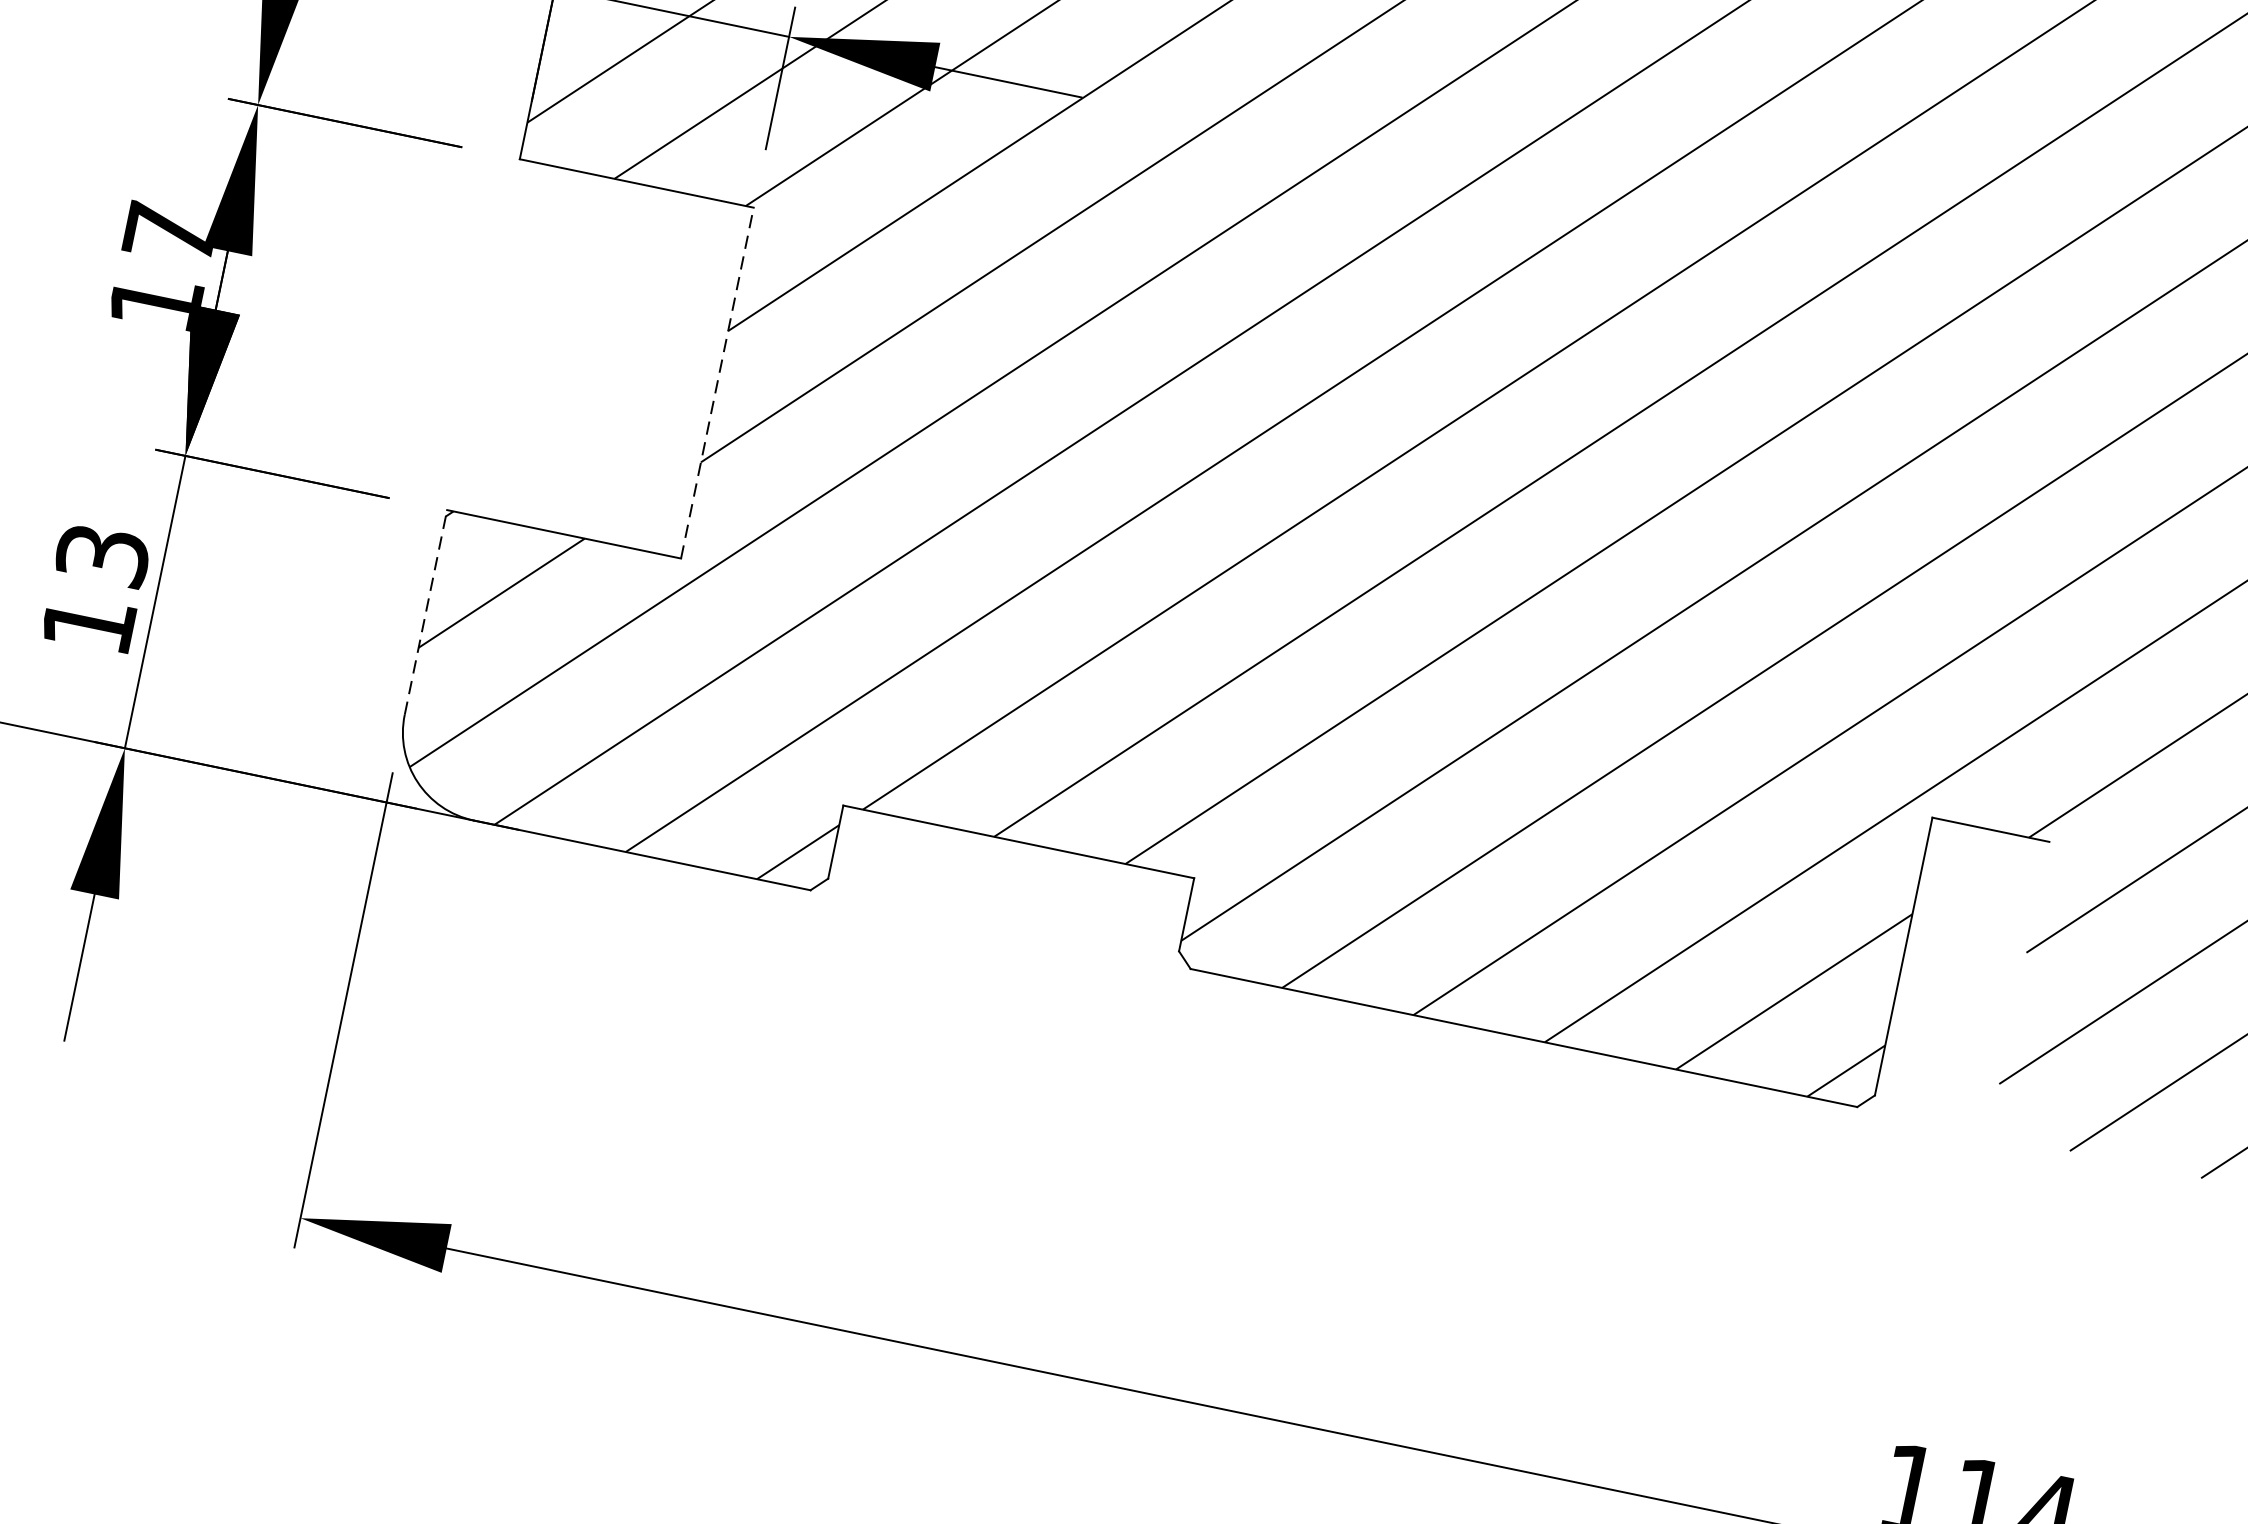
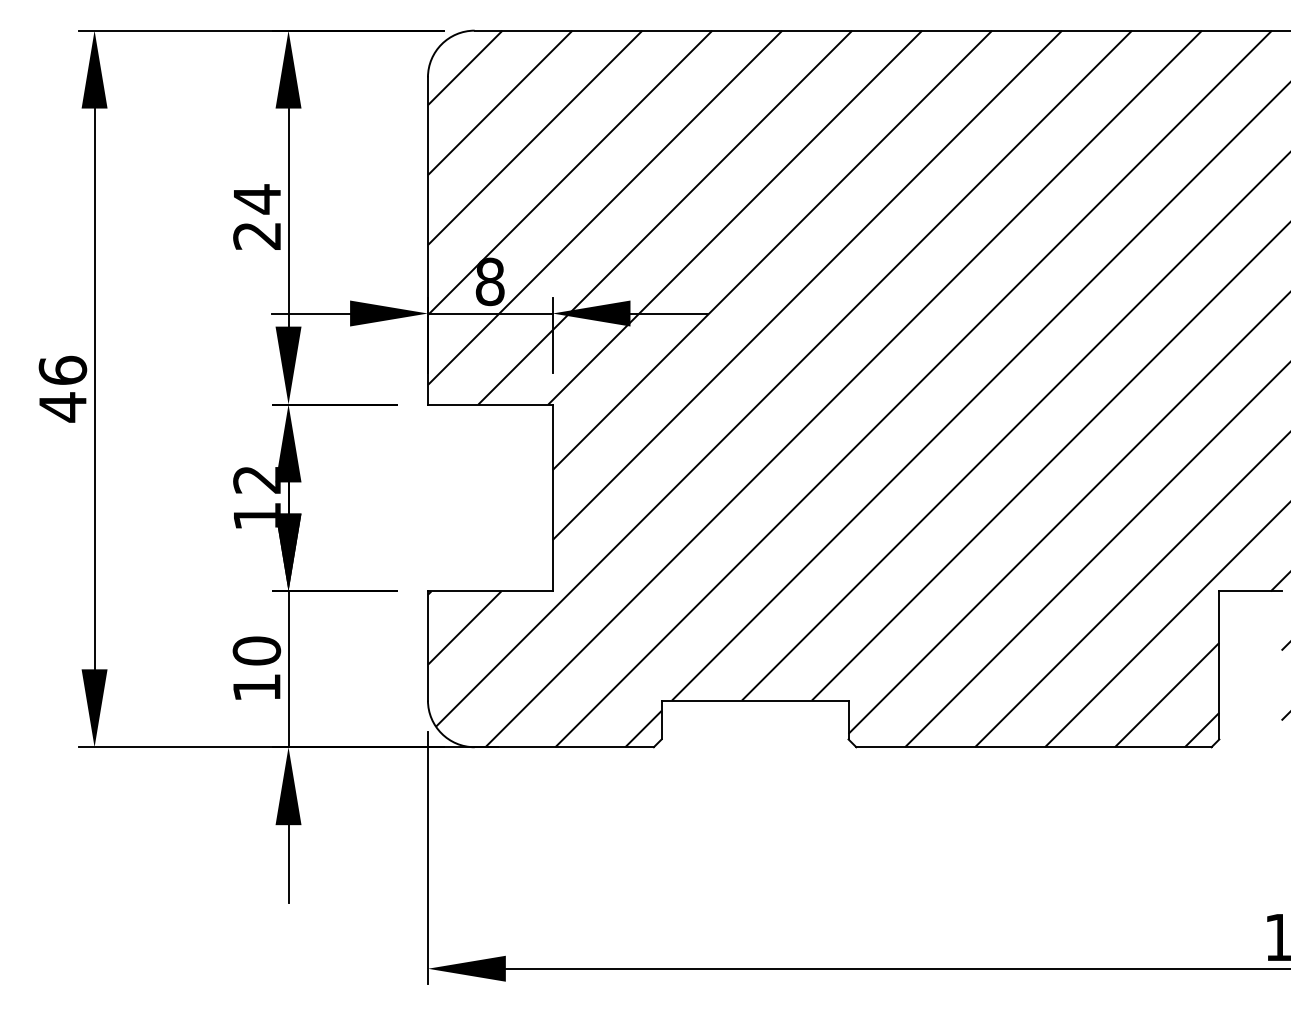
text: (168, 233) -> (256, 479), 17 -> 12
line: (717, 382) -> (552, 497), dashed -> solid
text: (102, 554) -> (256, 650), 13 -> 10
line: (425, 611) -> (427, 645), dashed -> solid

